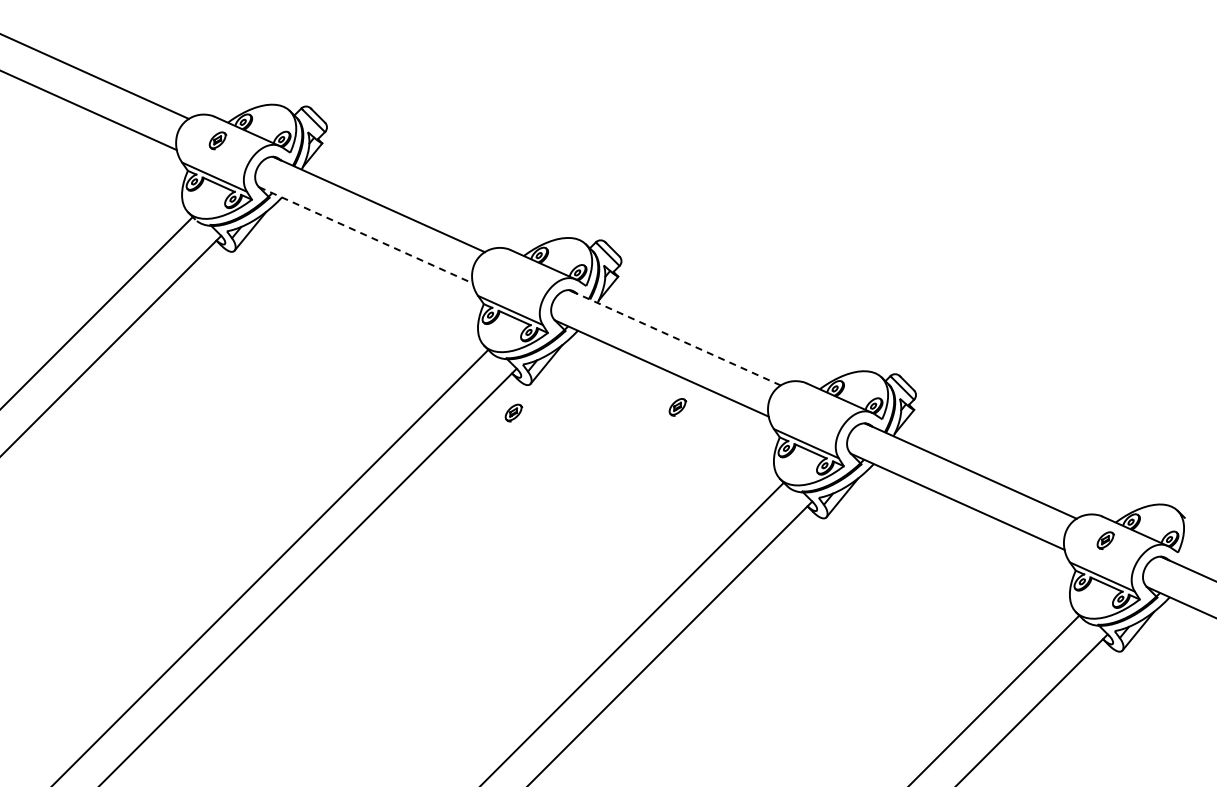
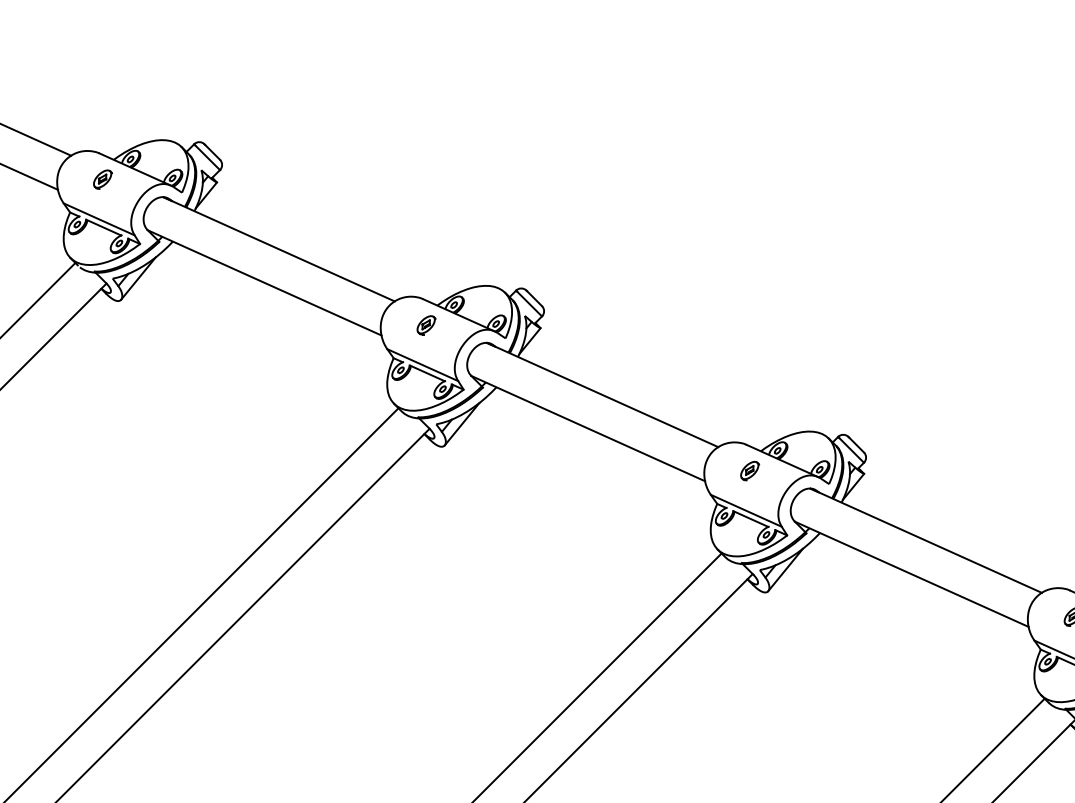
line: (366, 235) -> (265, 283), dashed -> solid
line: (675, 337) -> (603, 394), dashed -> solid
part: (677, 407) -> (749, 471), moved
part: (513, 412) -> (426, 324), moved

